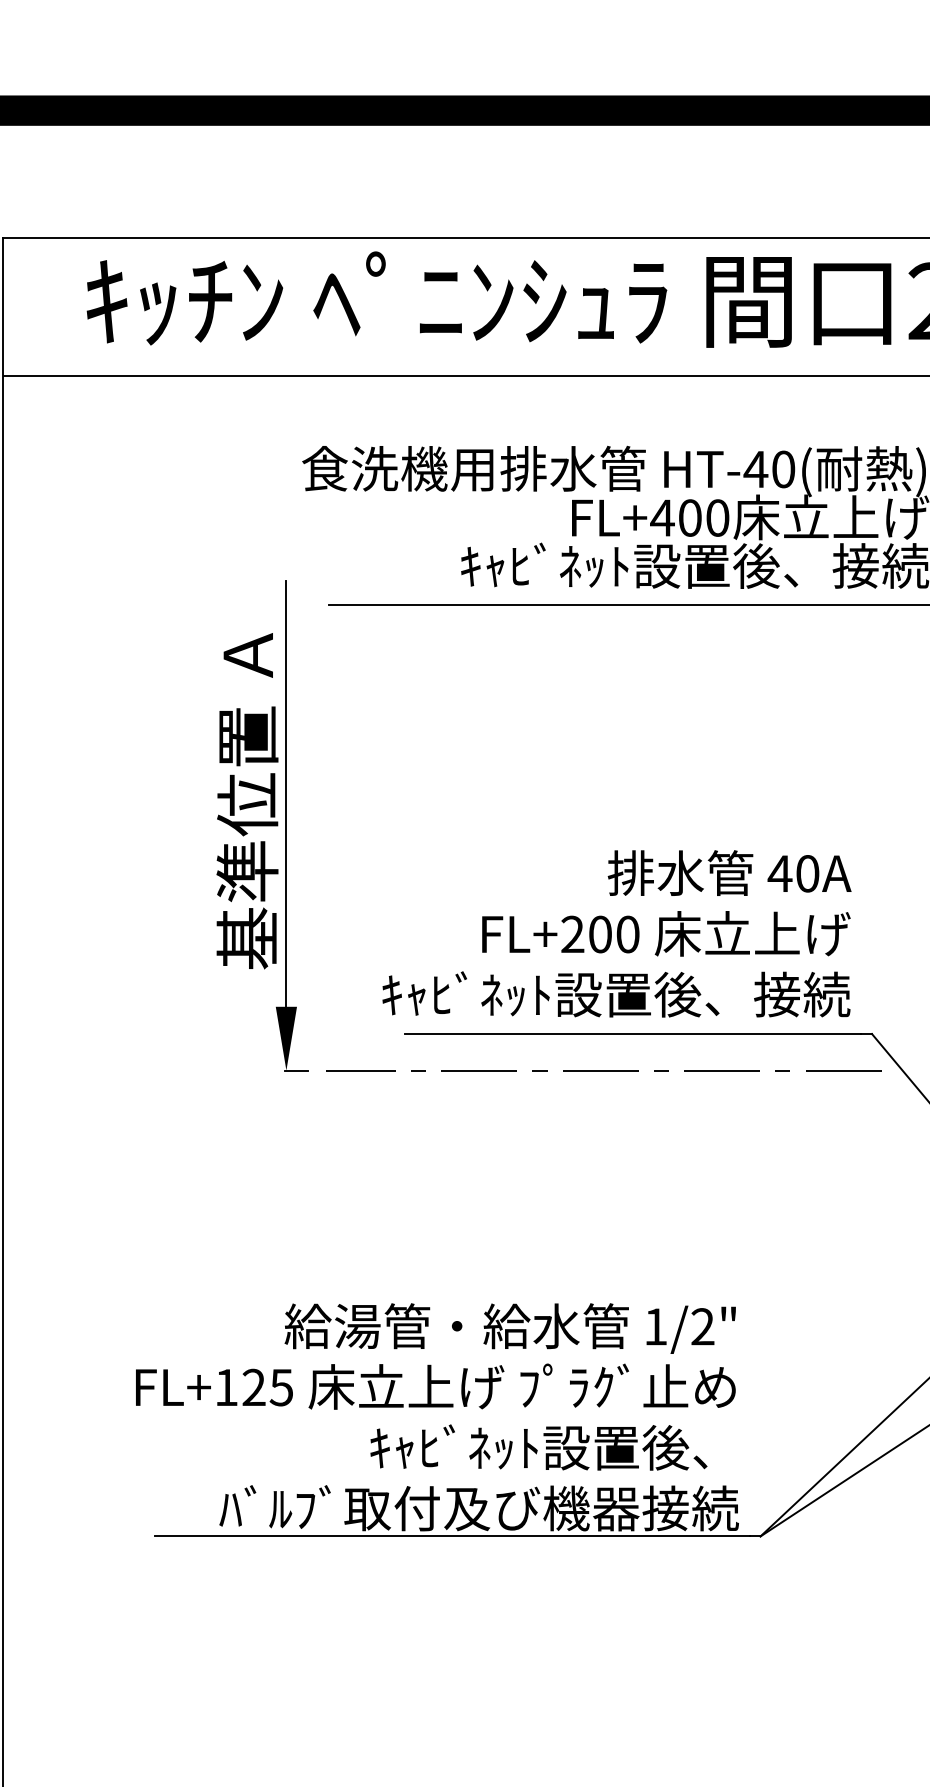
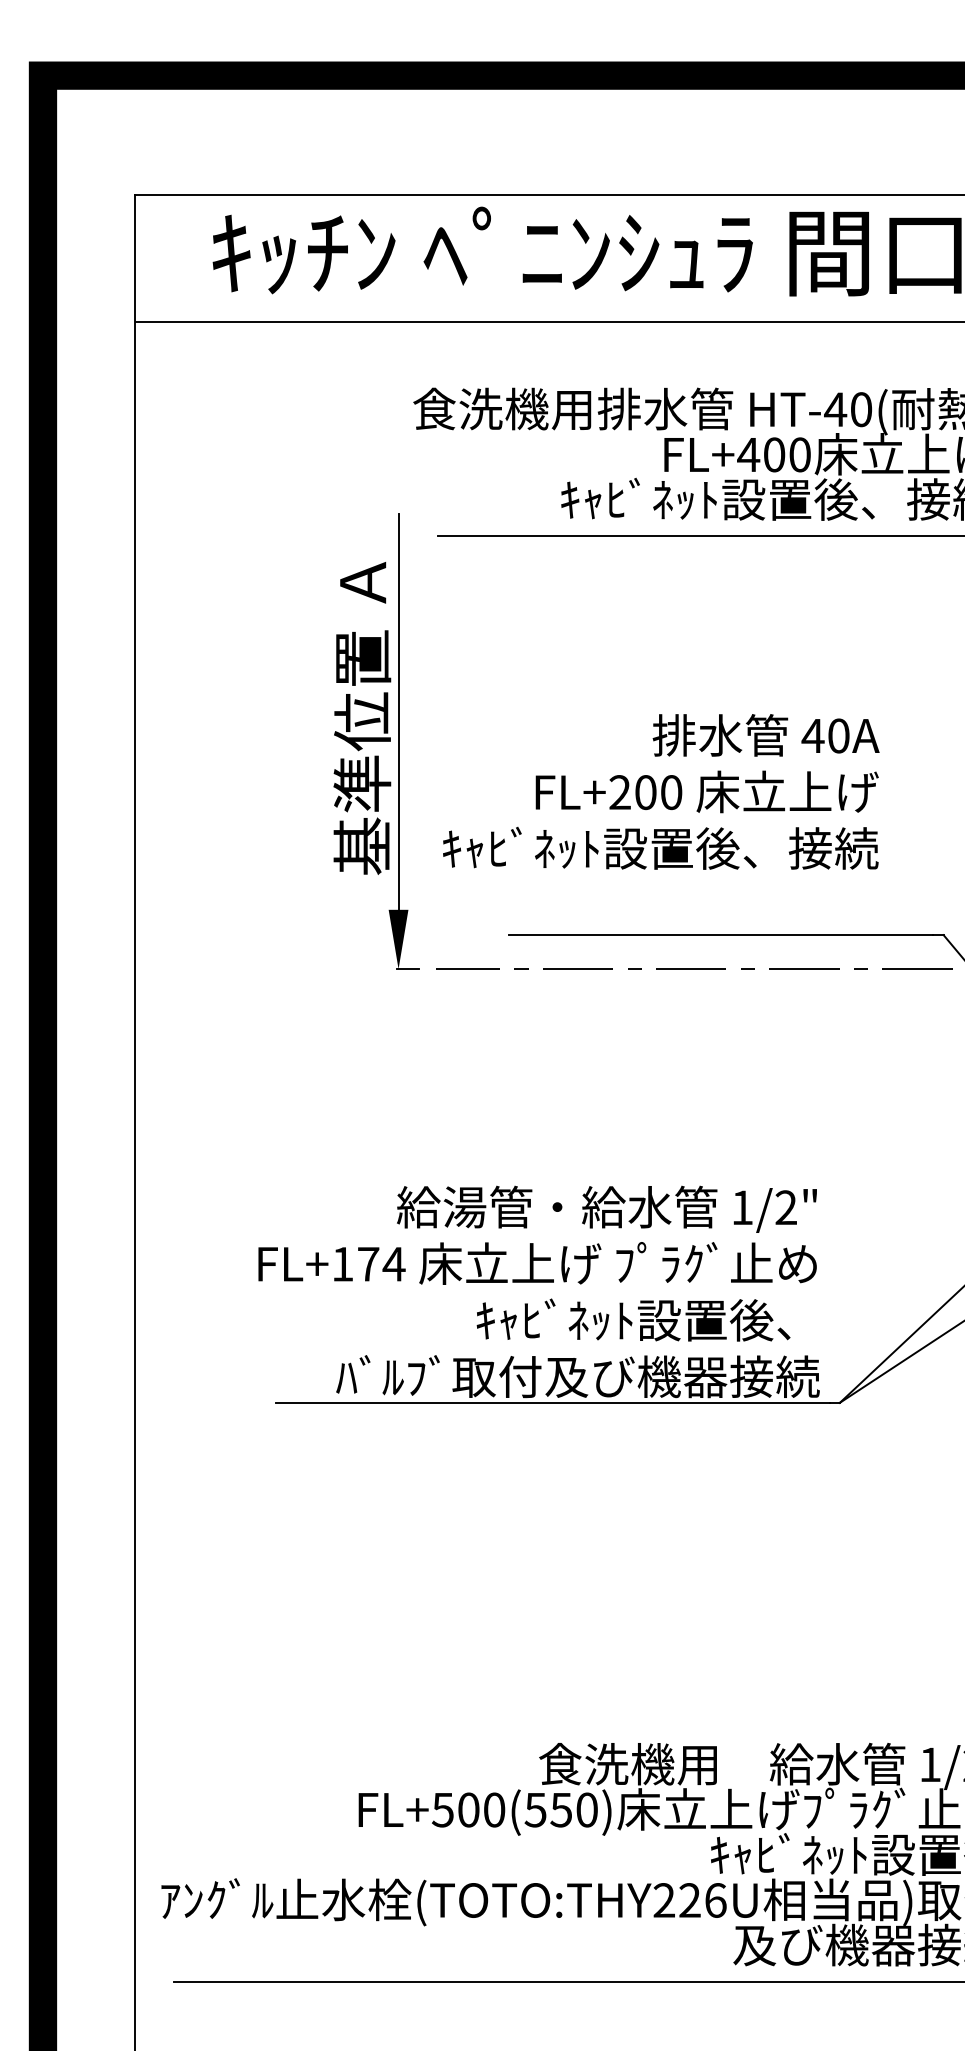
text: (617, 933) -> (661, 791), moved
text: (268, 1386) -> (381, 1263), FL+125 -> FL+174

